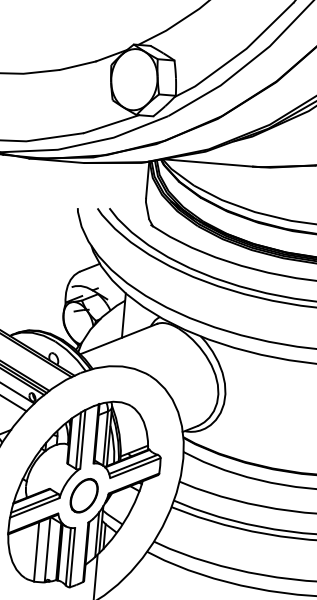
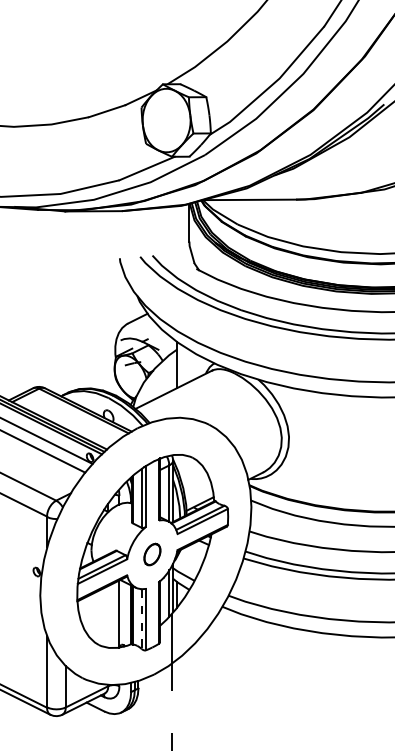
part: (84, 495) -> (152, 554), size x0.6
line: (36, 551) -> (108, 616), removed
line: (68, 557) -> (141, 619), solid -> dashed

